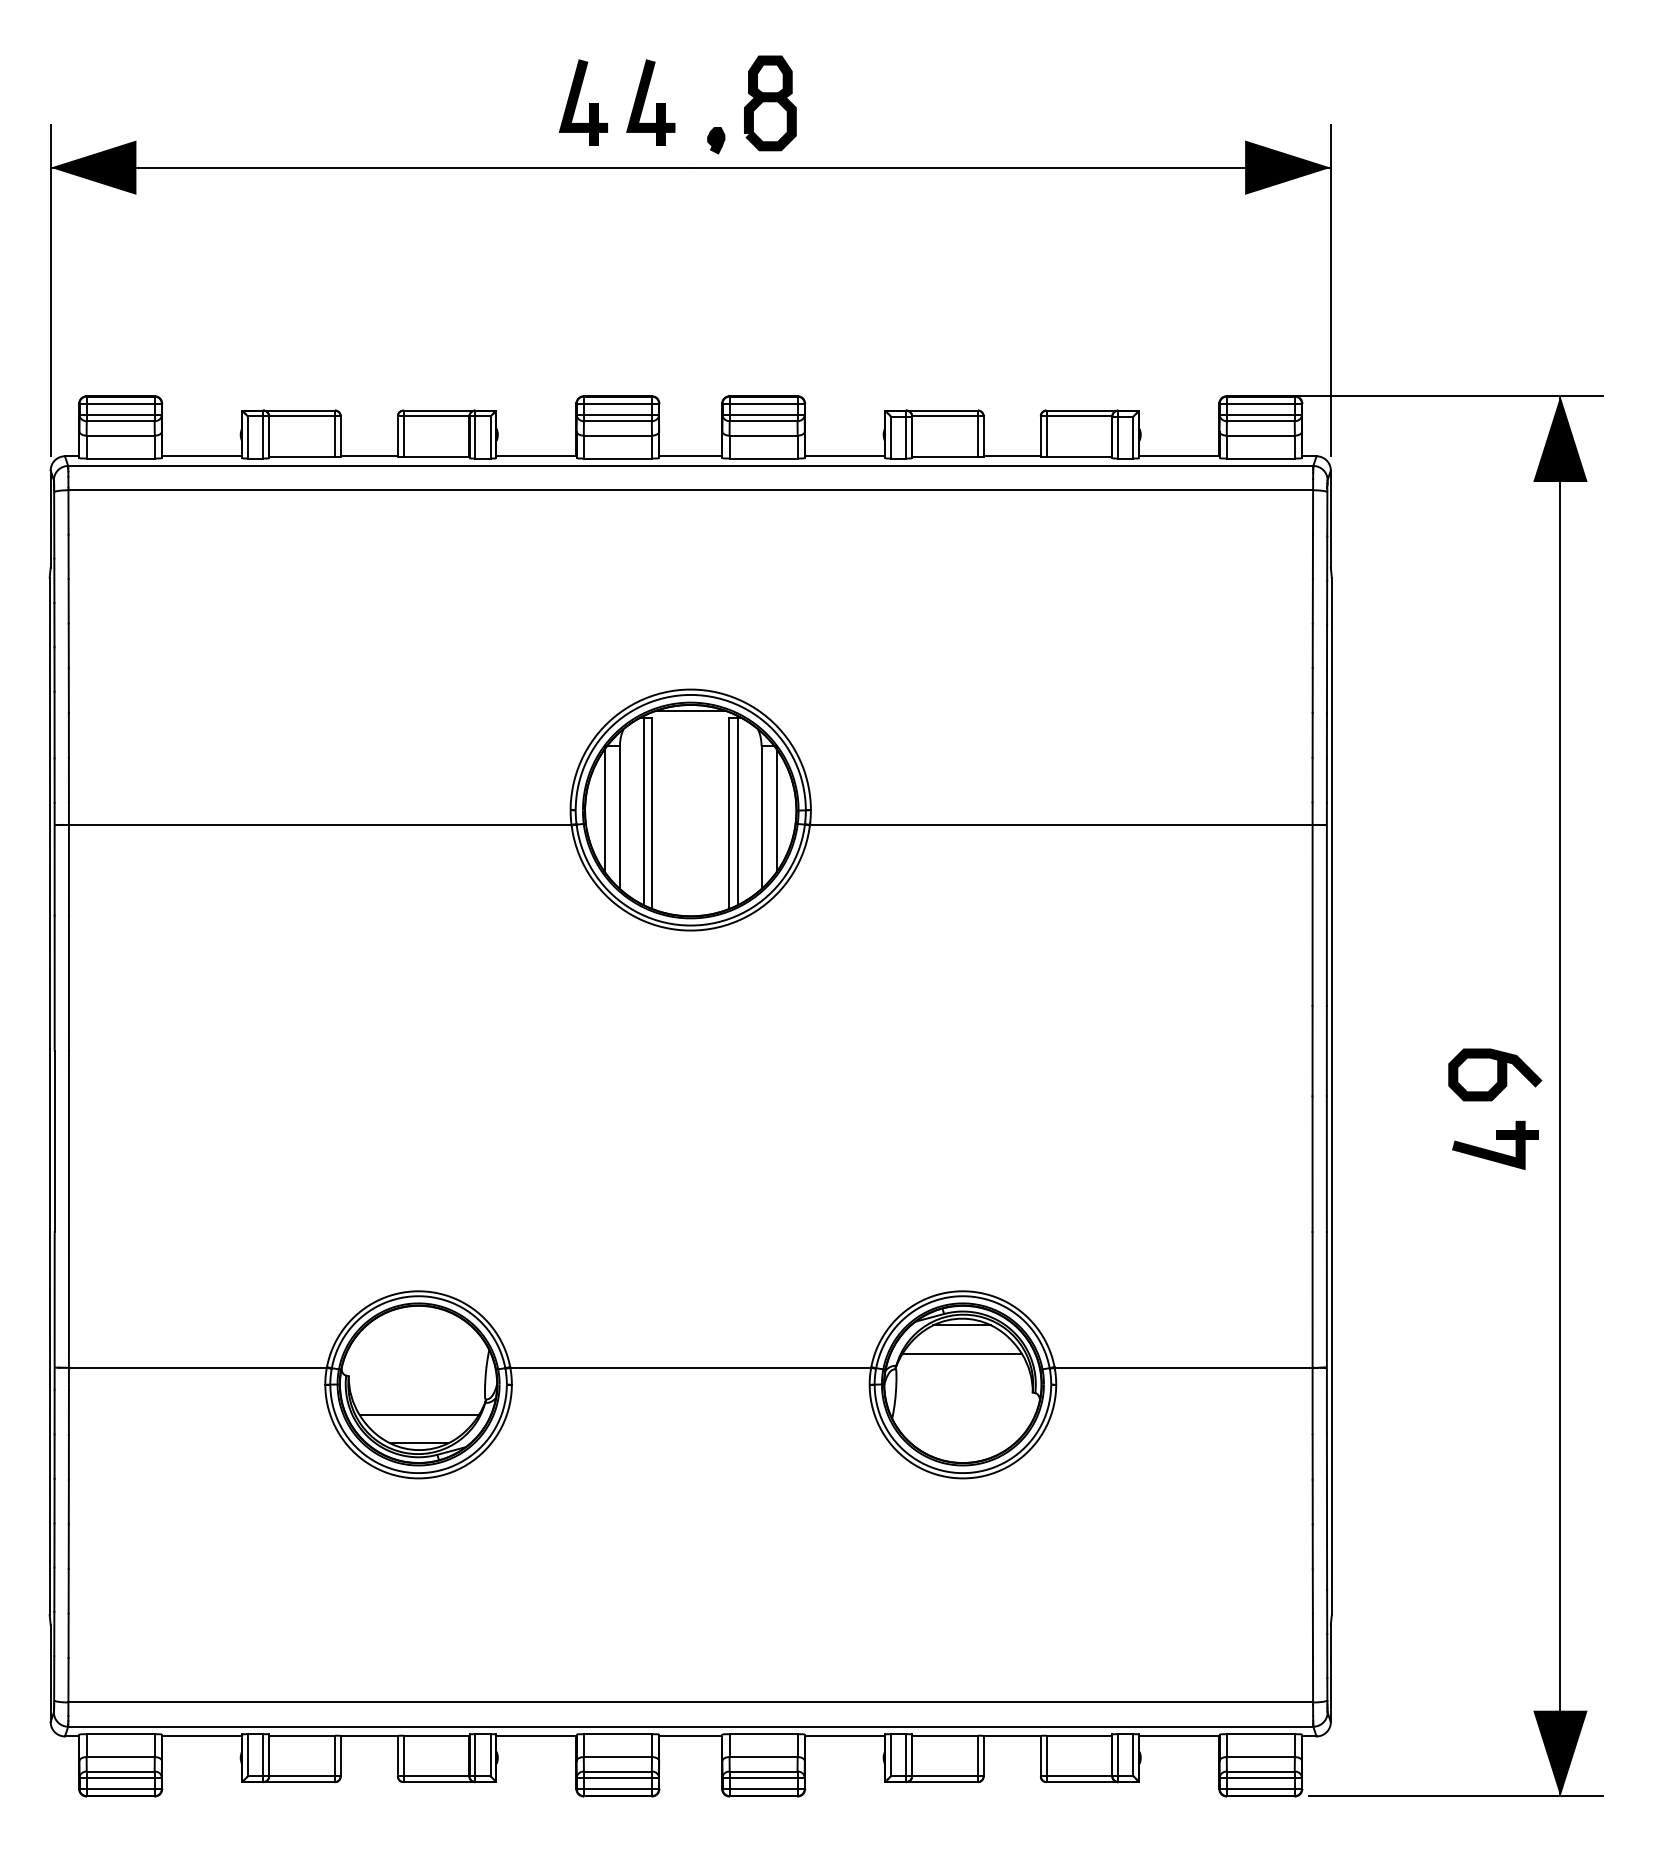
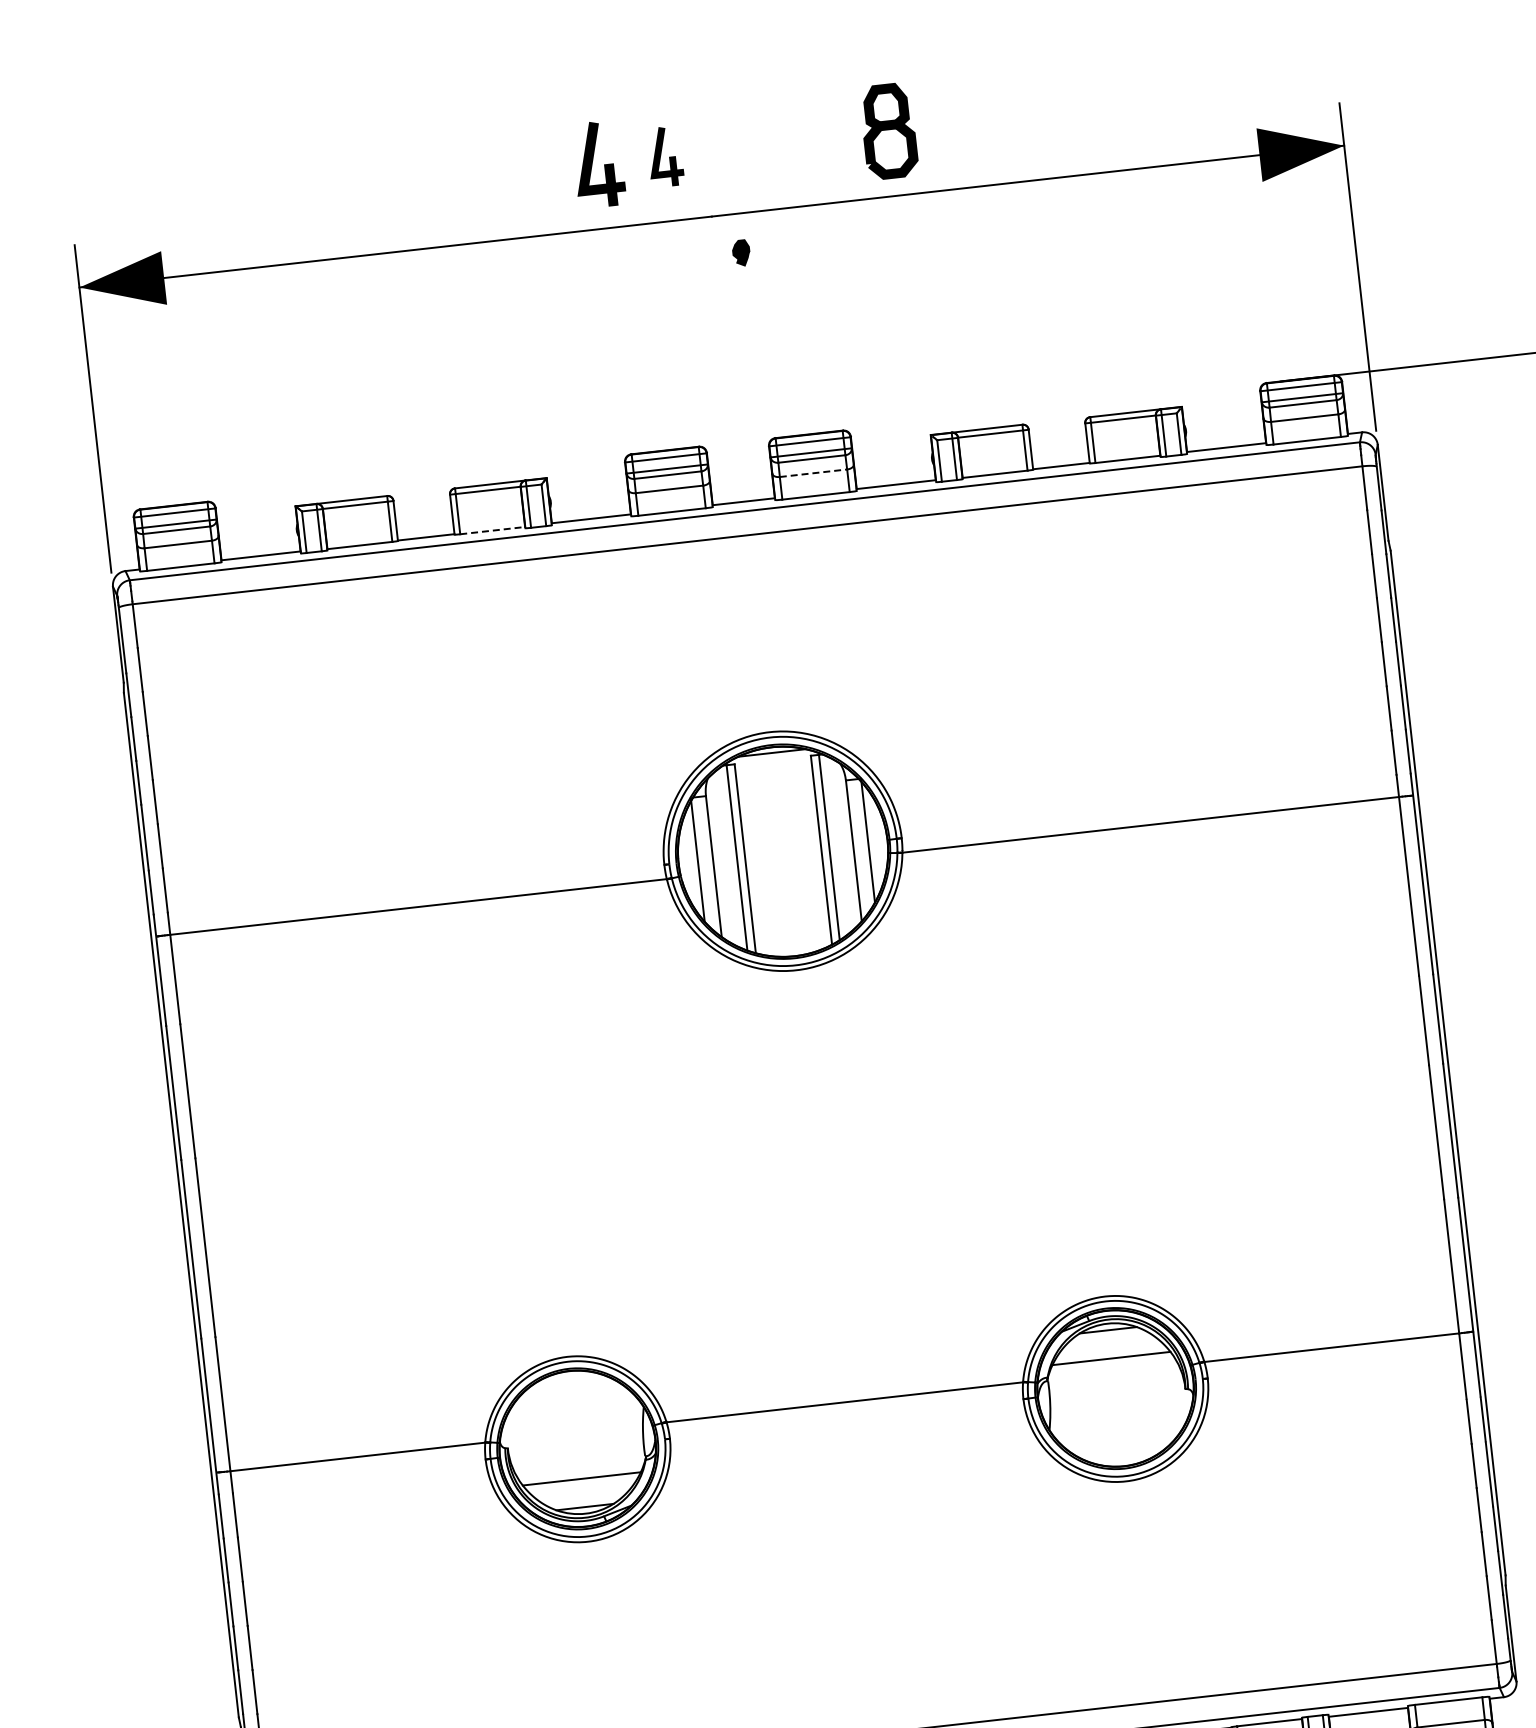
part: (650, 102) -> (664, 156), size x0.7
part: (770, 103) -> (889, 131), moved
part: (716, 140) -> (741, 253), moved
line: (764, 435) -> (814, 473), solid -> dashed
line: (436, 457) -> (492, 531), solid -> dashed

